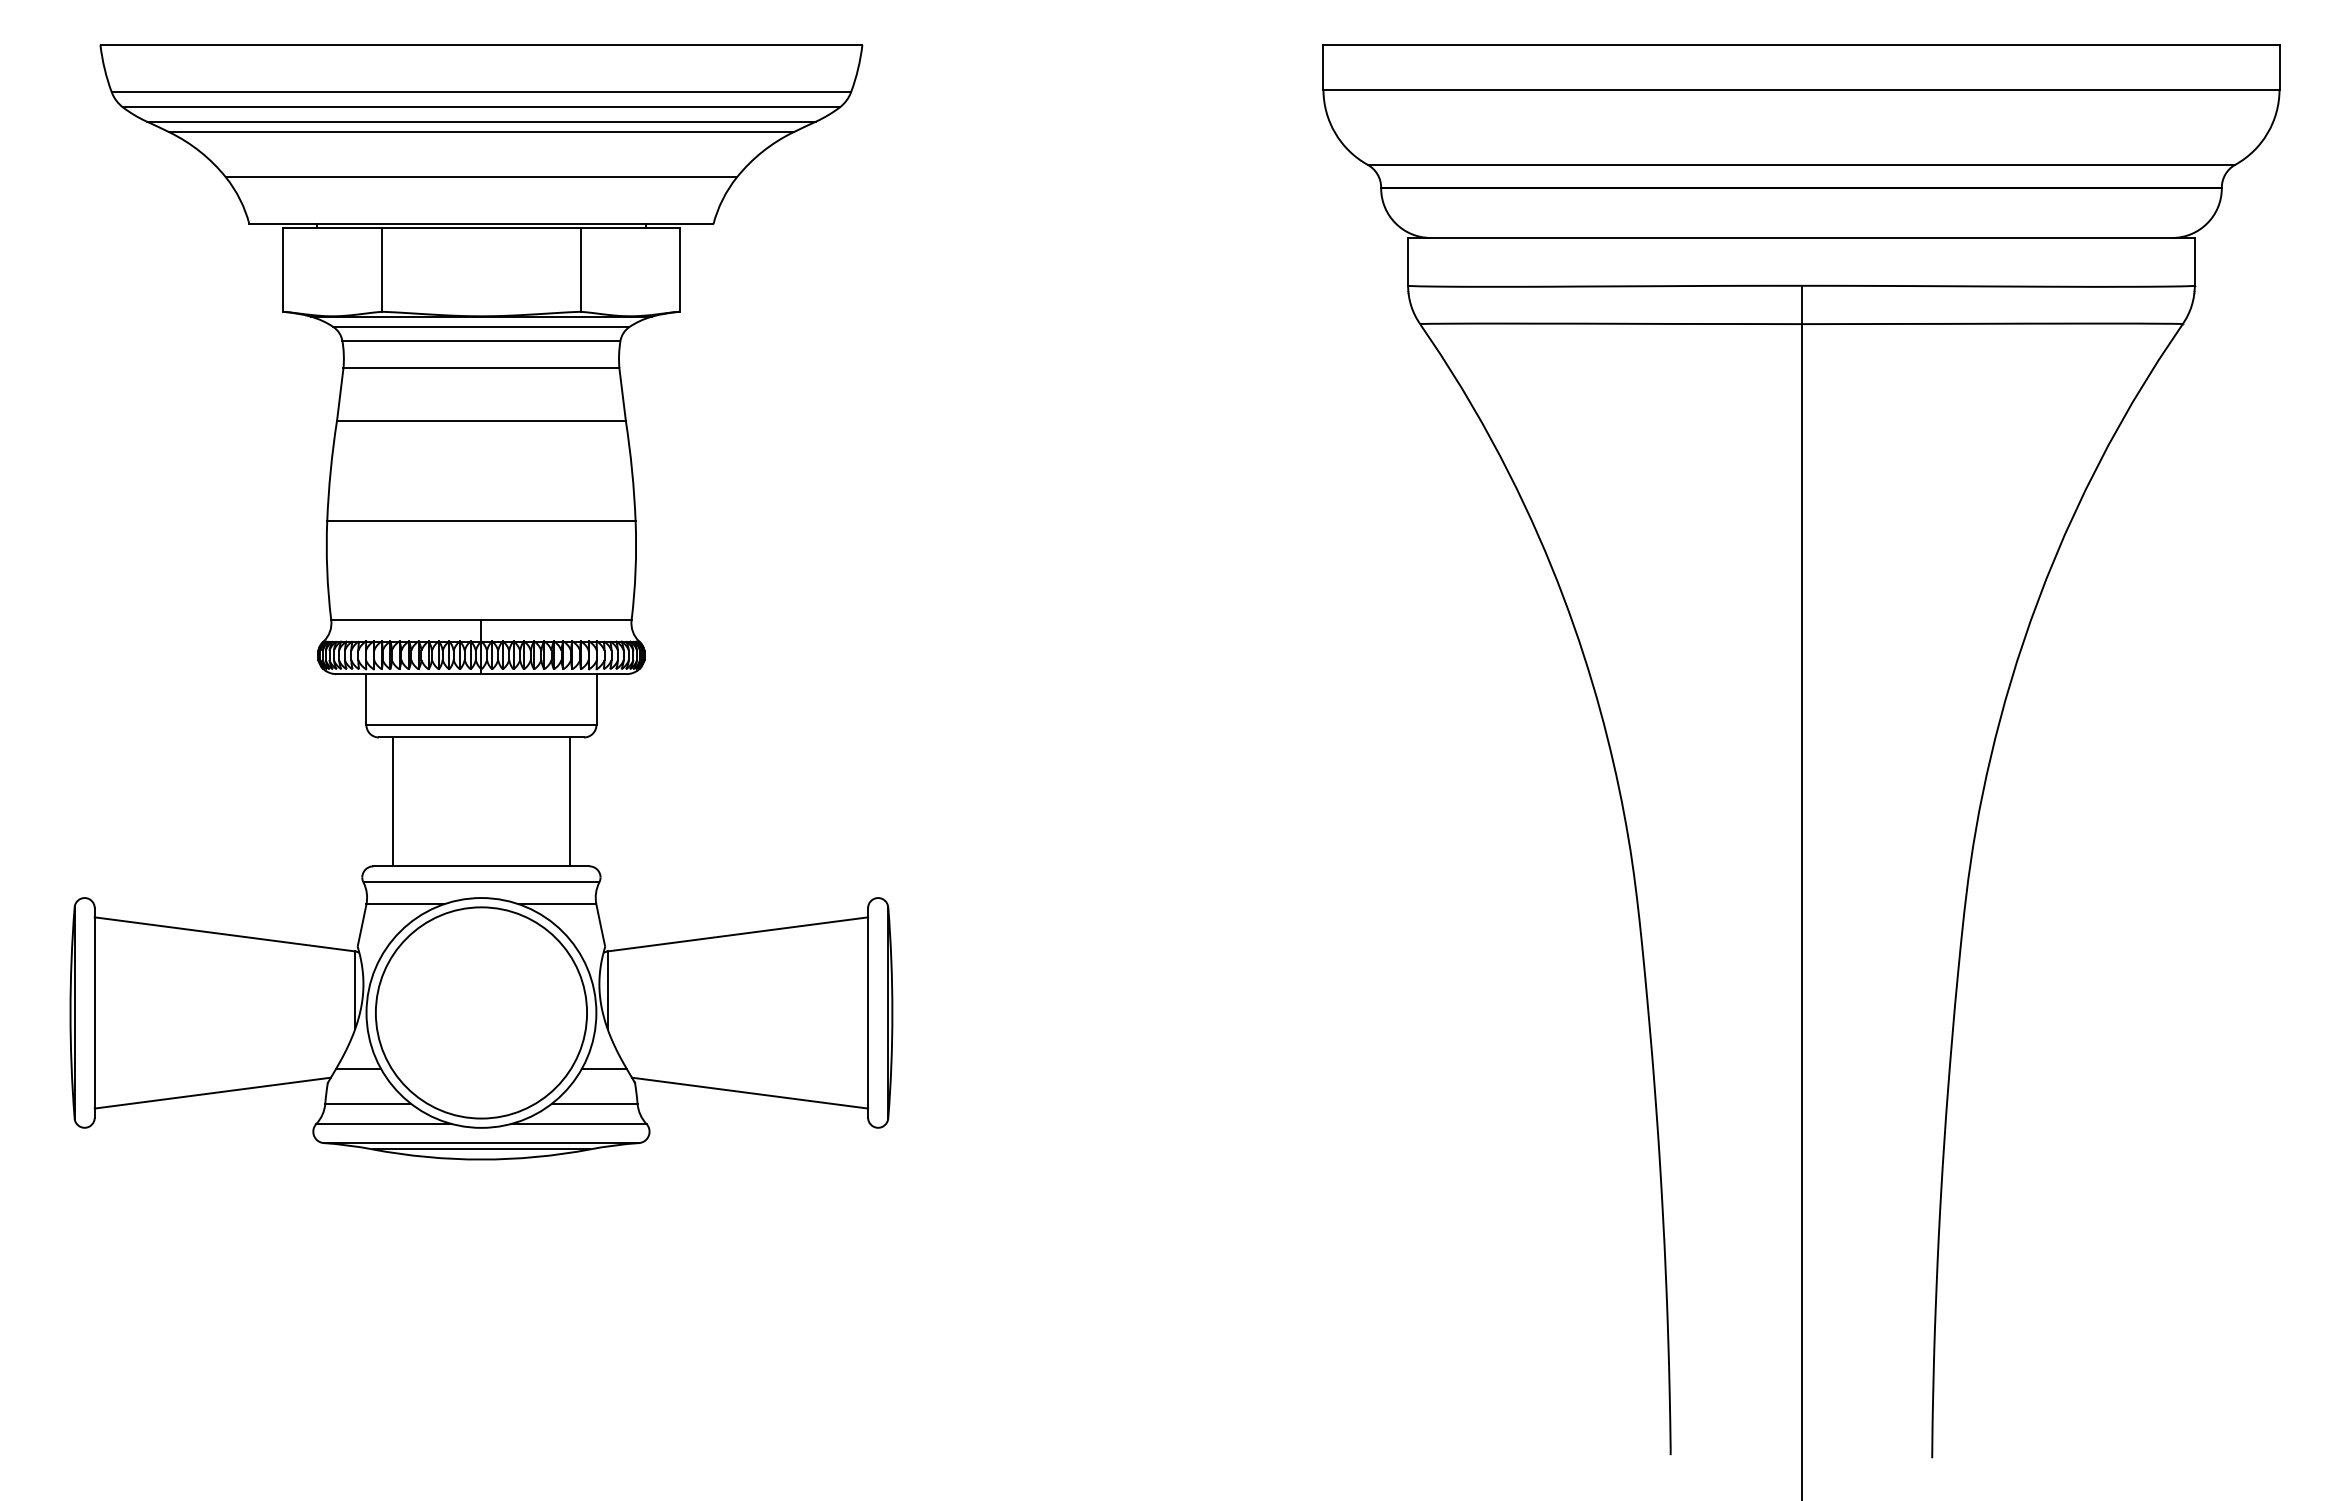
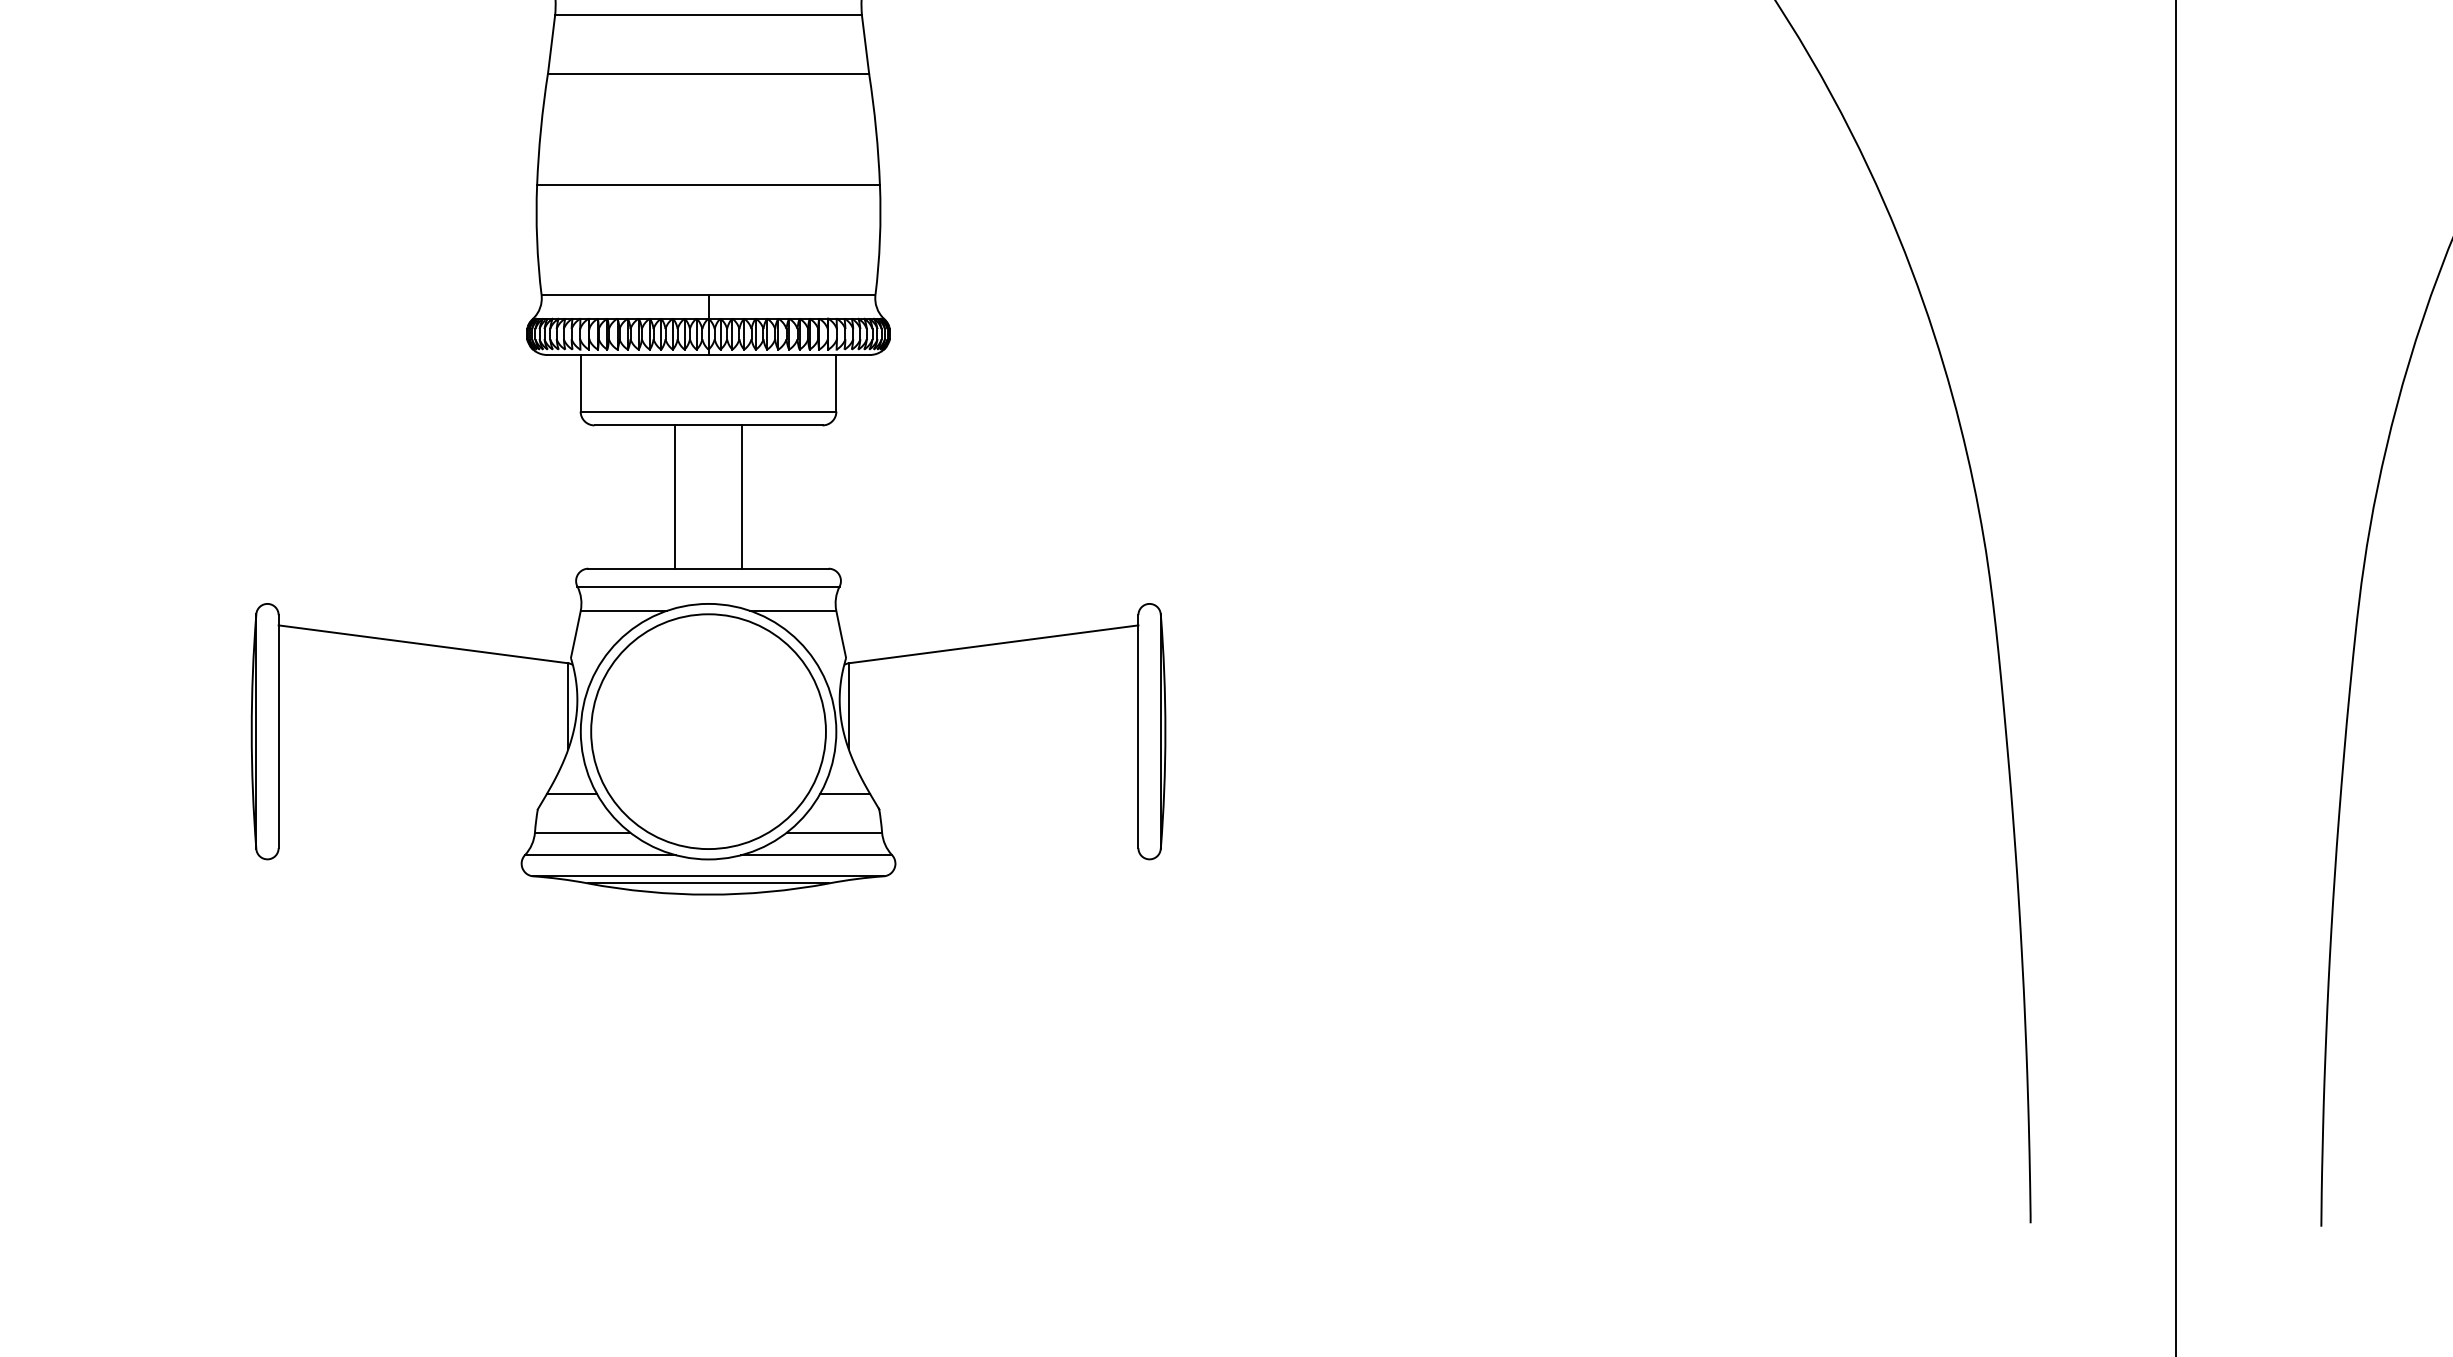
line: (392, 801) -> (675, 496), moved
line: (570, 801) -> (741, 496), moved
line: (212, 1092) -> (409, 820), removed
line: (749, 1092) -> (1006, 820), removed

